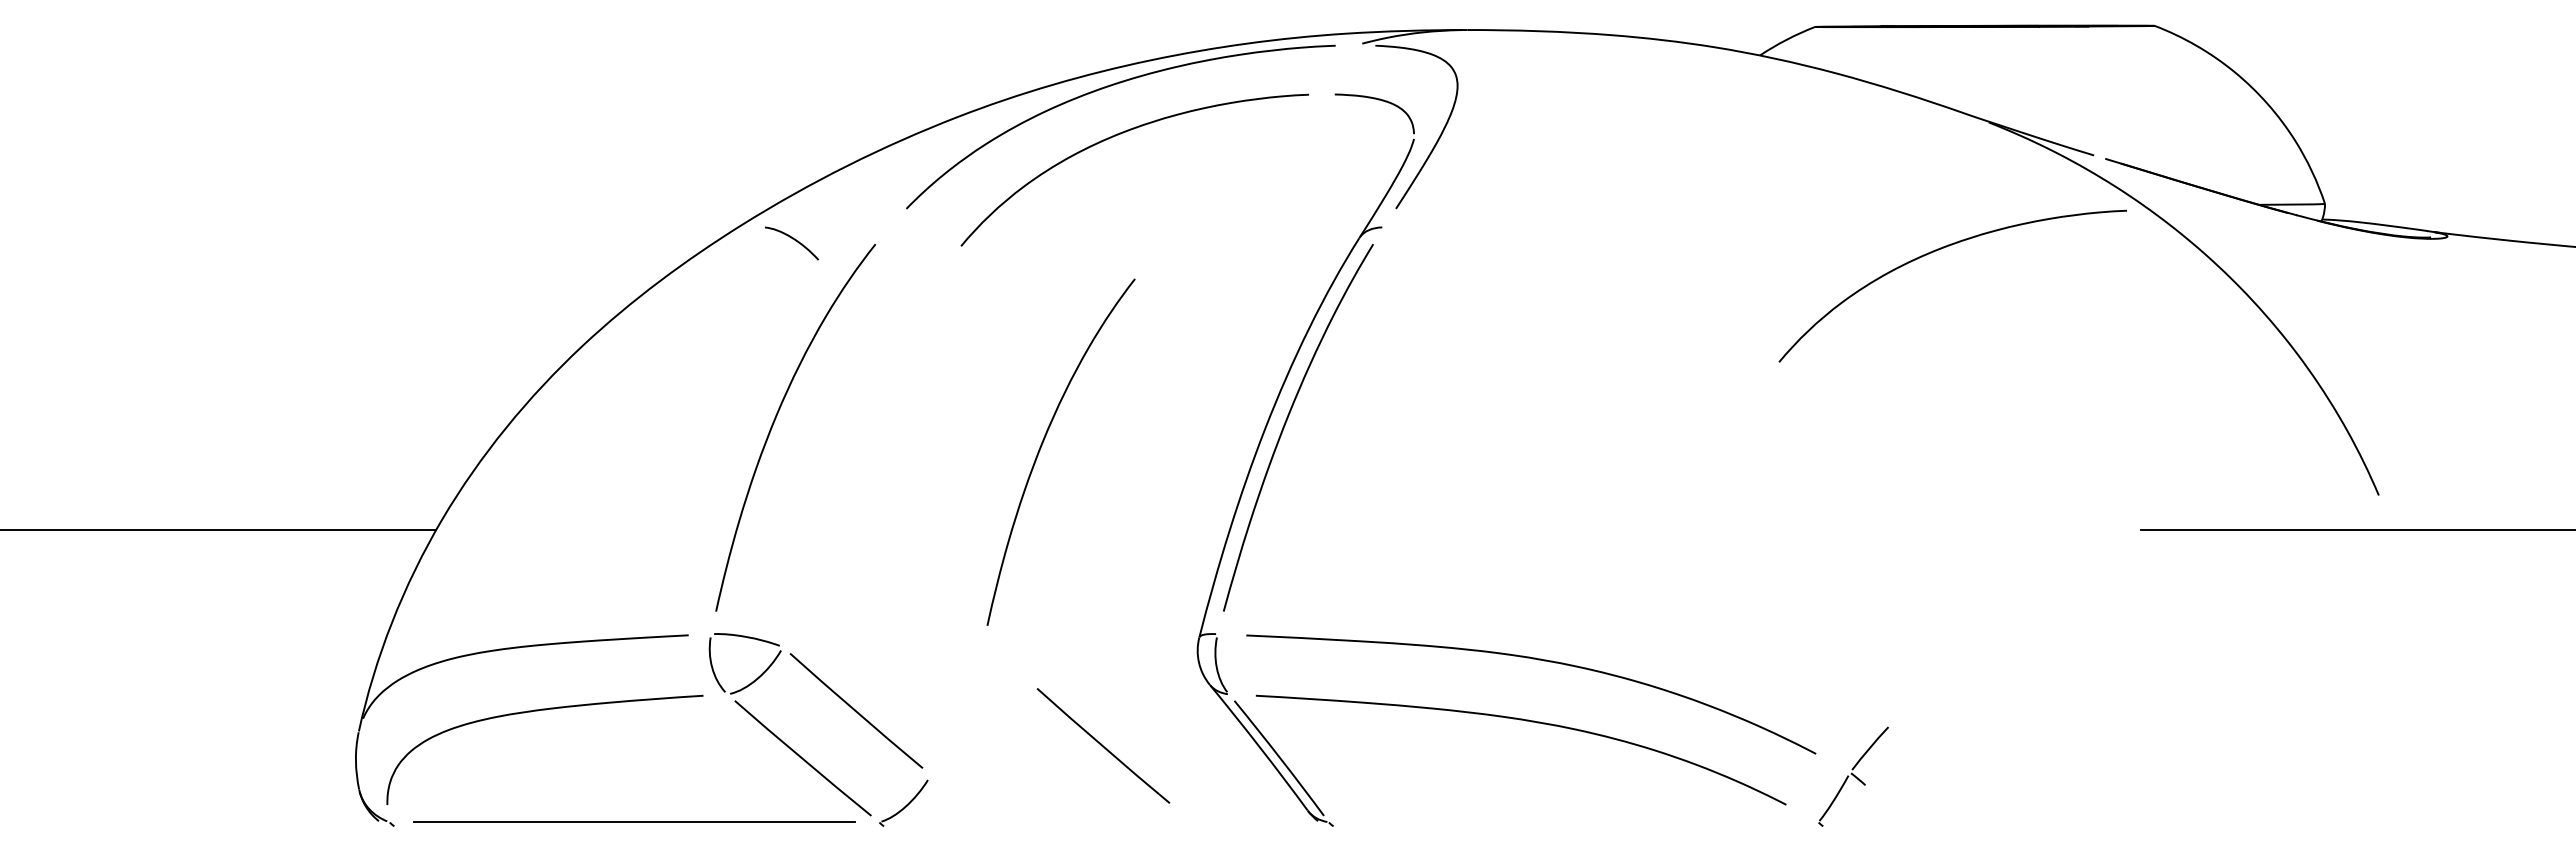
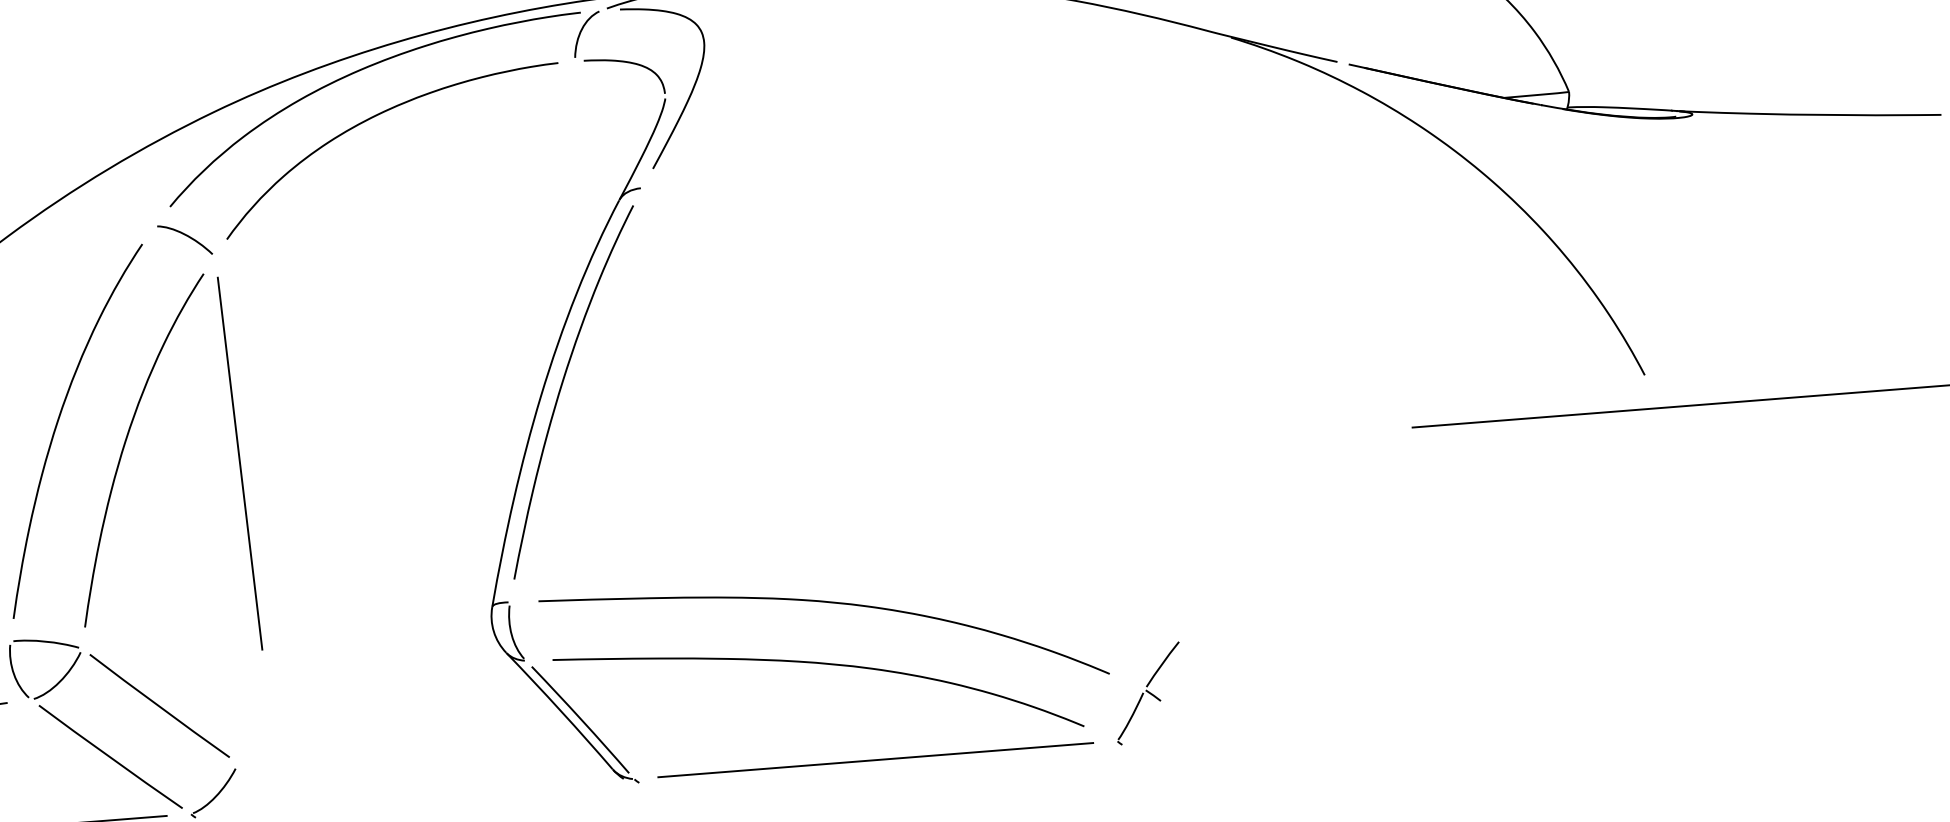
curve: (1336, 63) -> (583, 30), added
curve: (792, 239) -> (185, 236), moved
curve: (1936, 251) -> (1189, 168), removed
curve: (1043, 443) -> (126, 443), moved
line: (956, 473) -> (240, 464), added
line: (1103, 745) -> (406, 720), removed
line: (1573, 822) -> (875, 760), added

